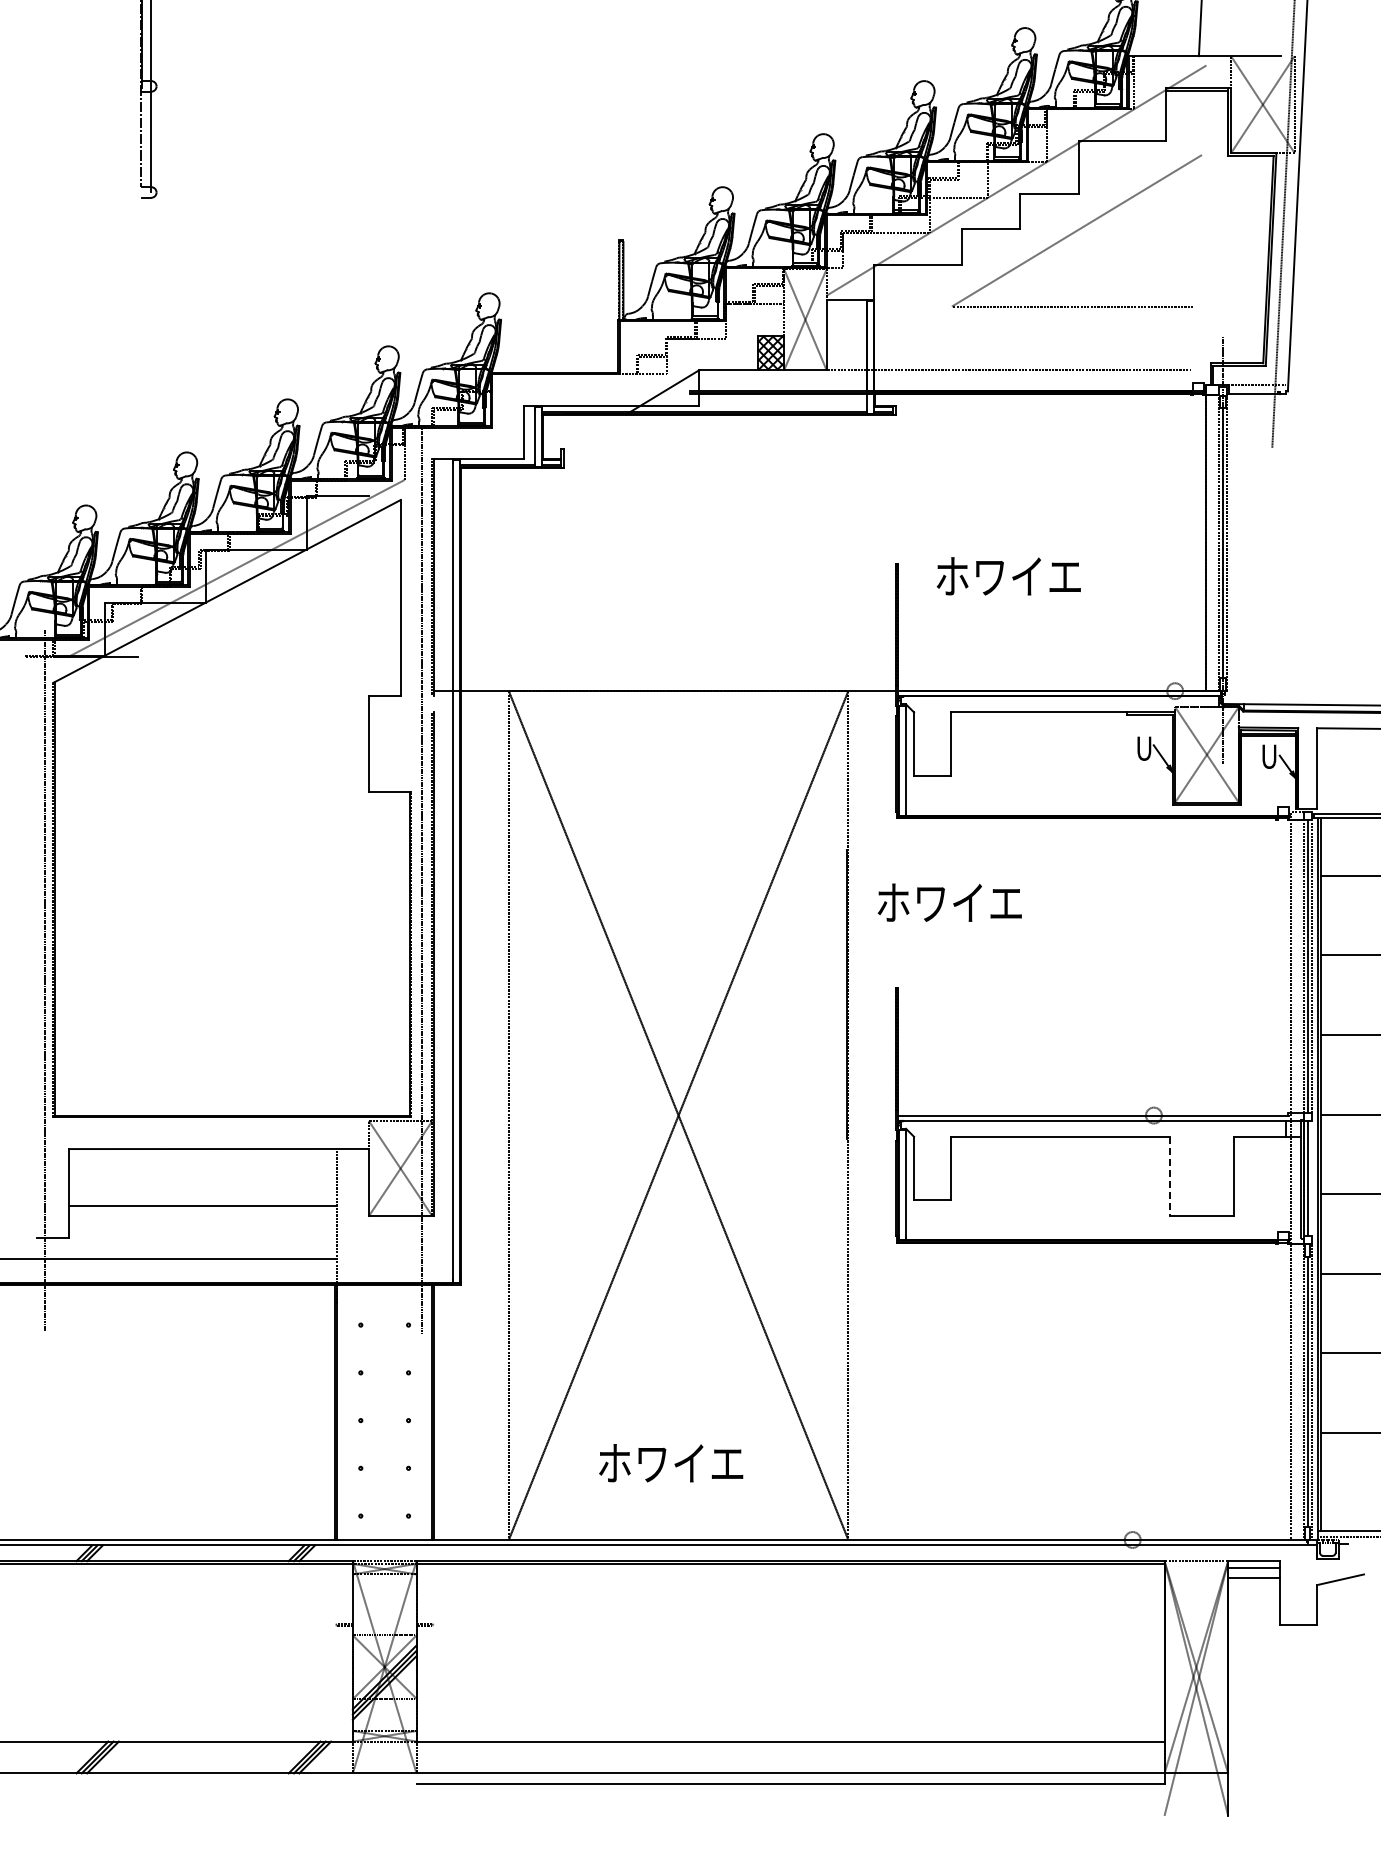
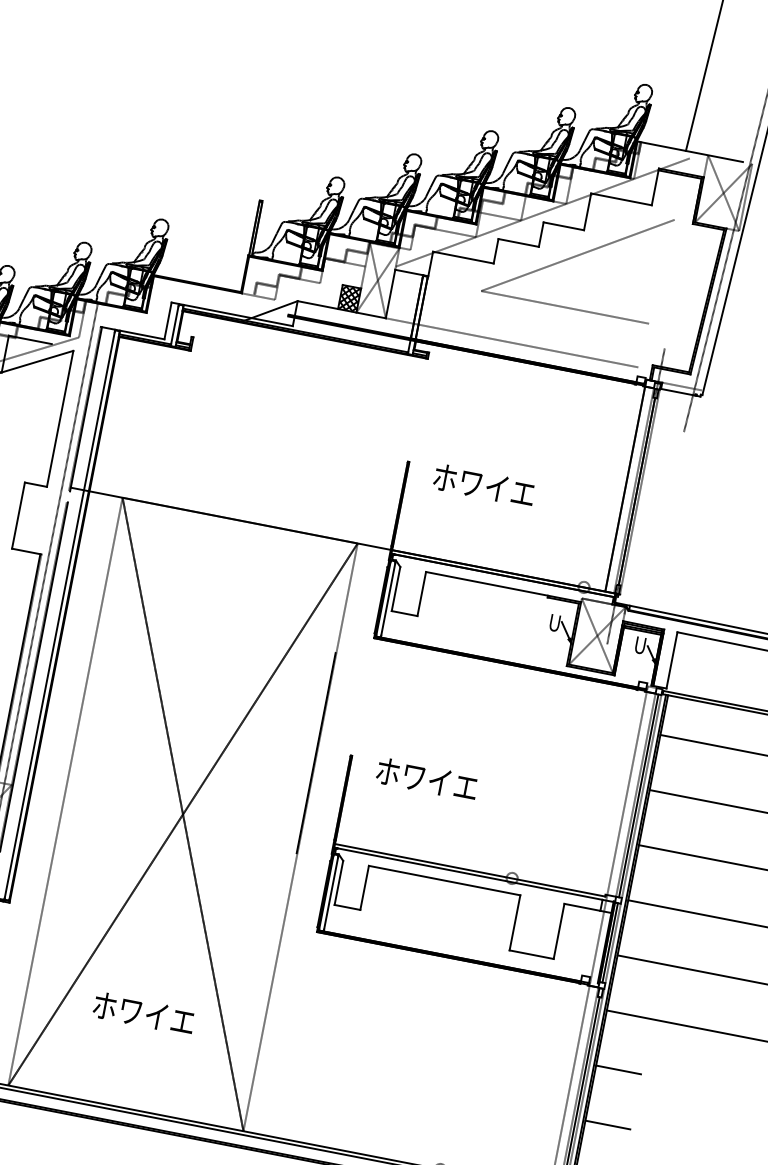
text: (949, 902) -> (426, 779), moved
line: (1169, 1176) -> (514, 922), dashed -> solid
line: (1312, 1178) -> (613, 943), added
text: (671, 1463) -> (144, 1013), moved

